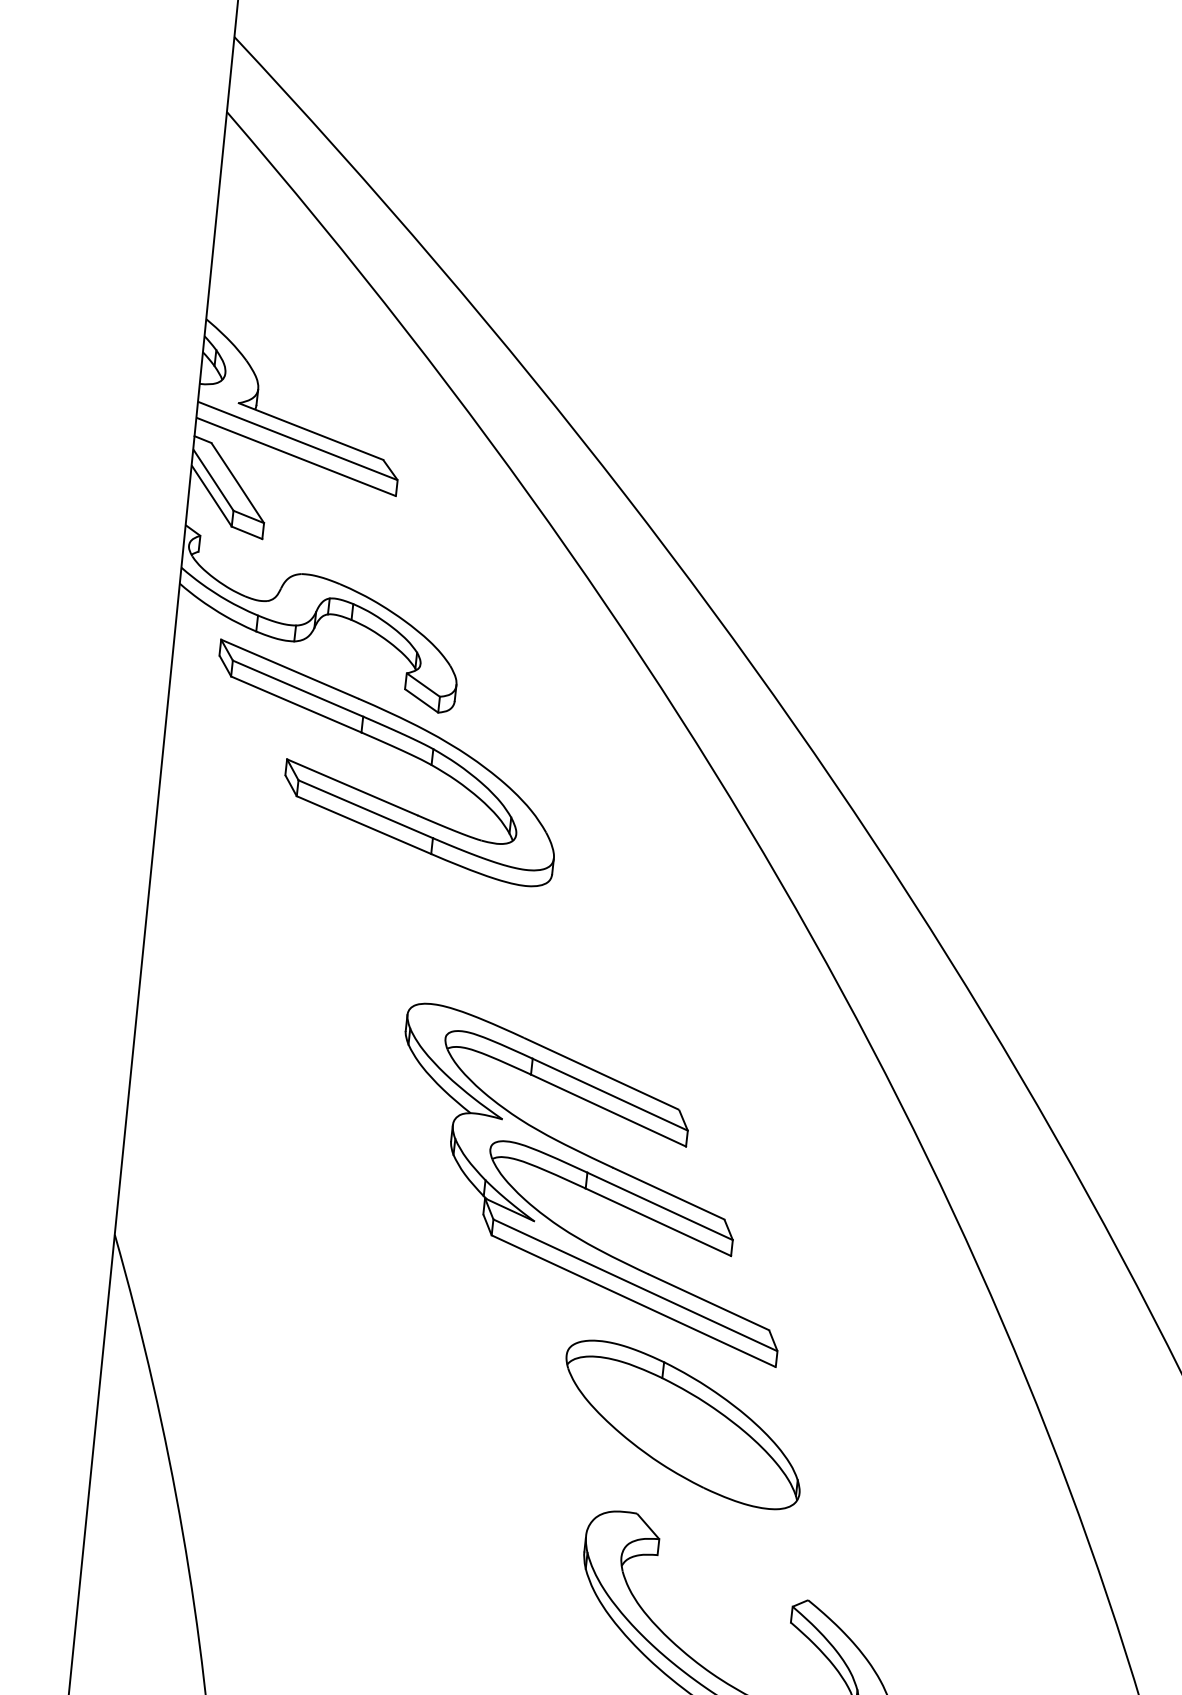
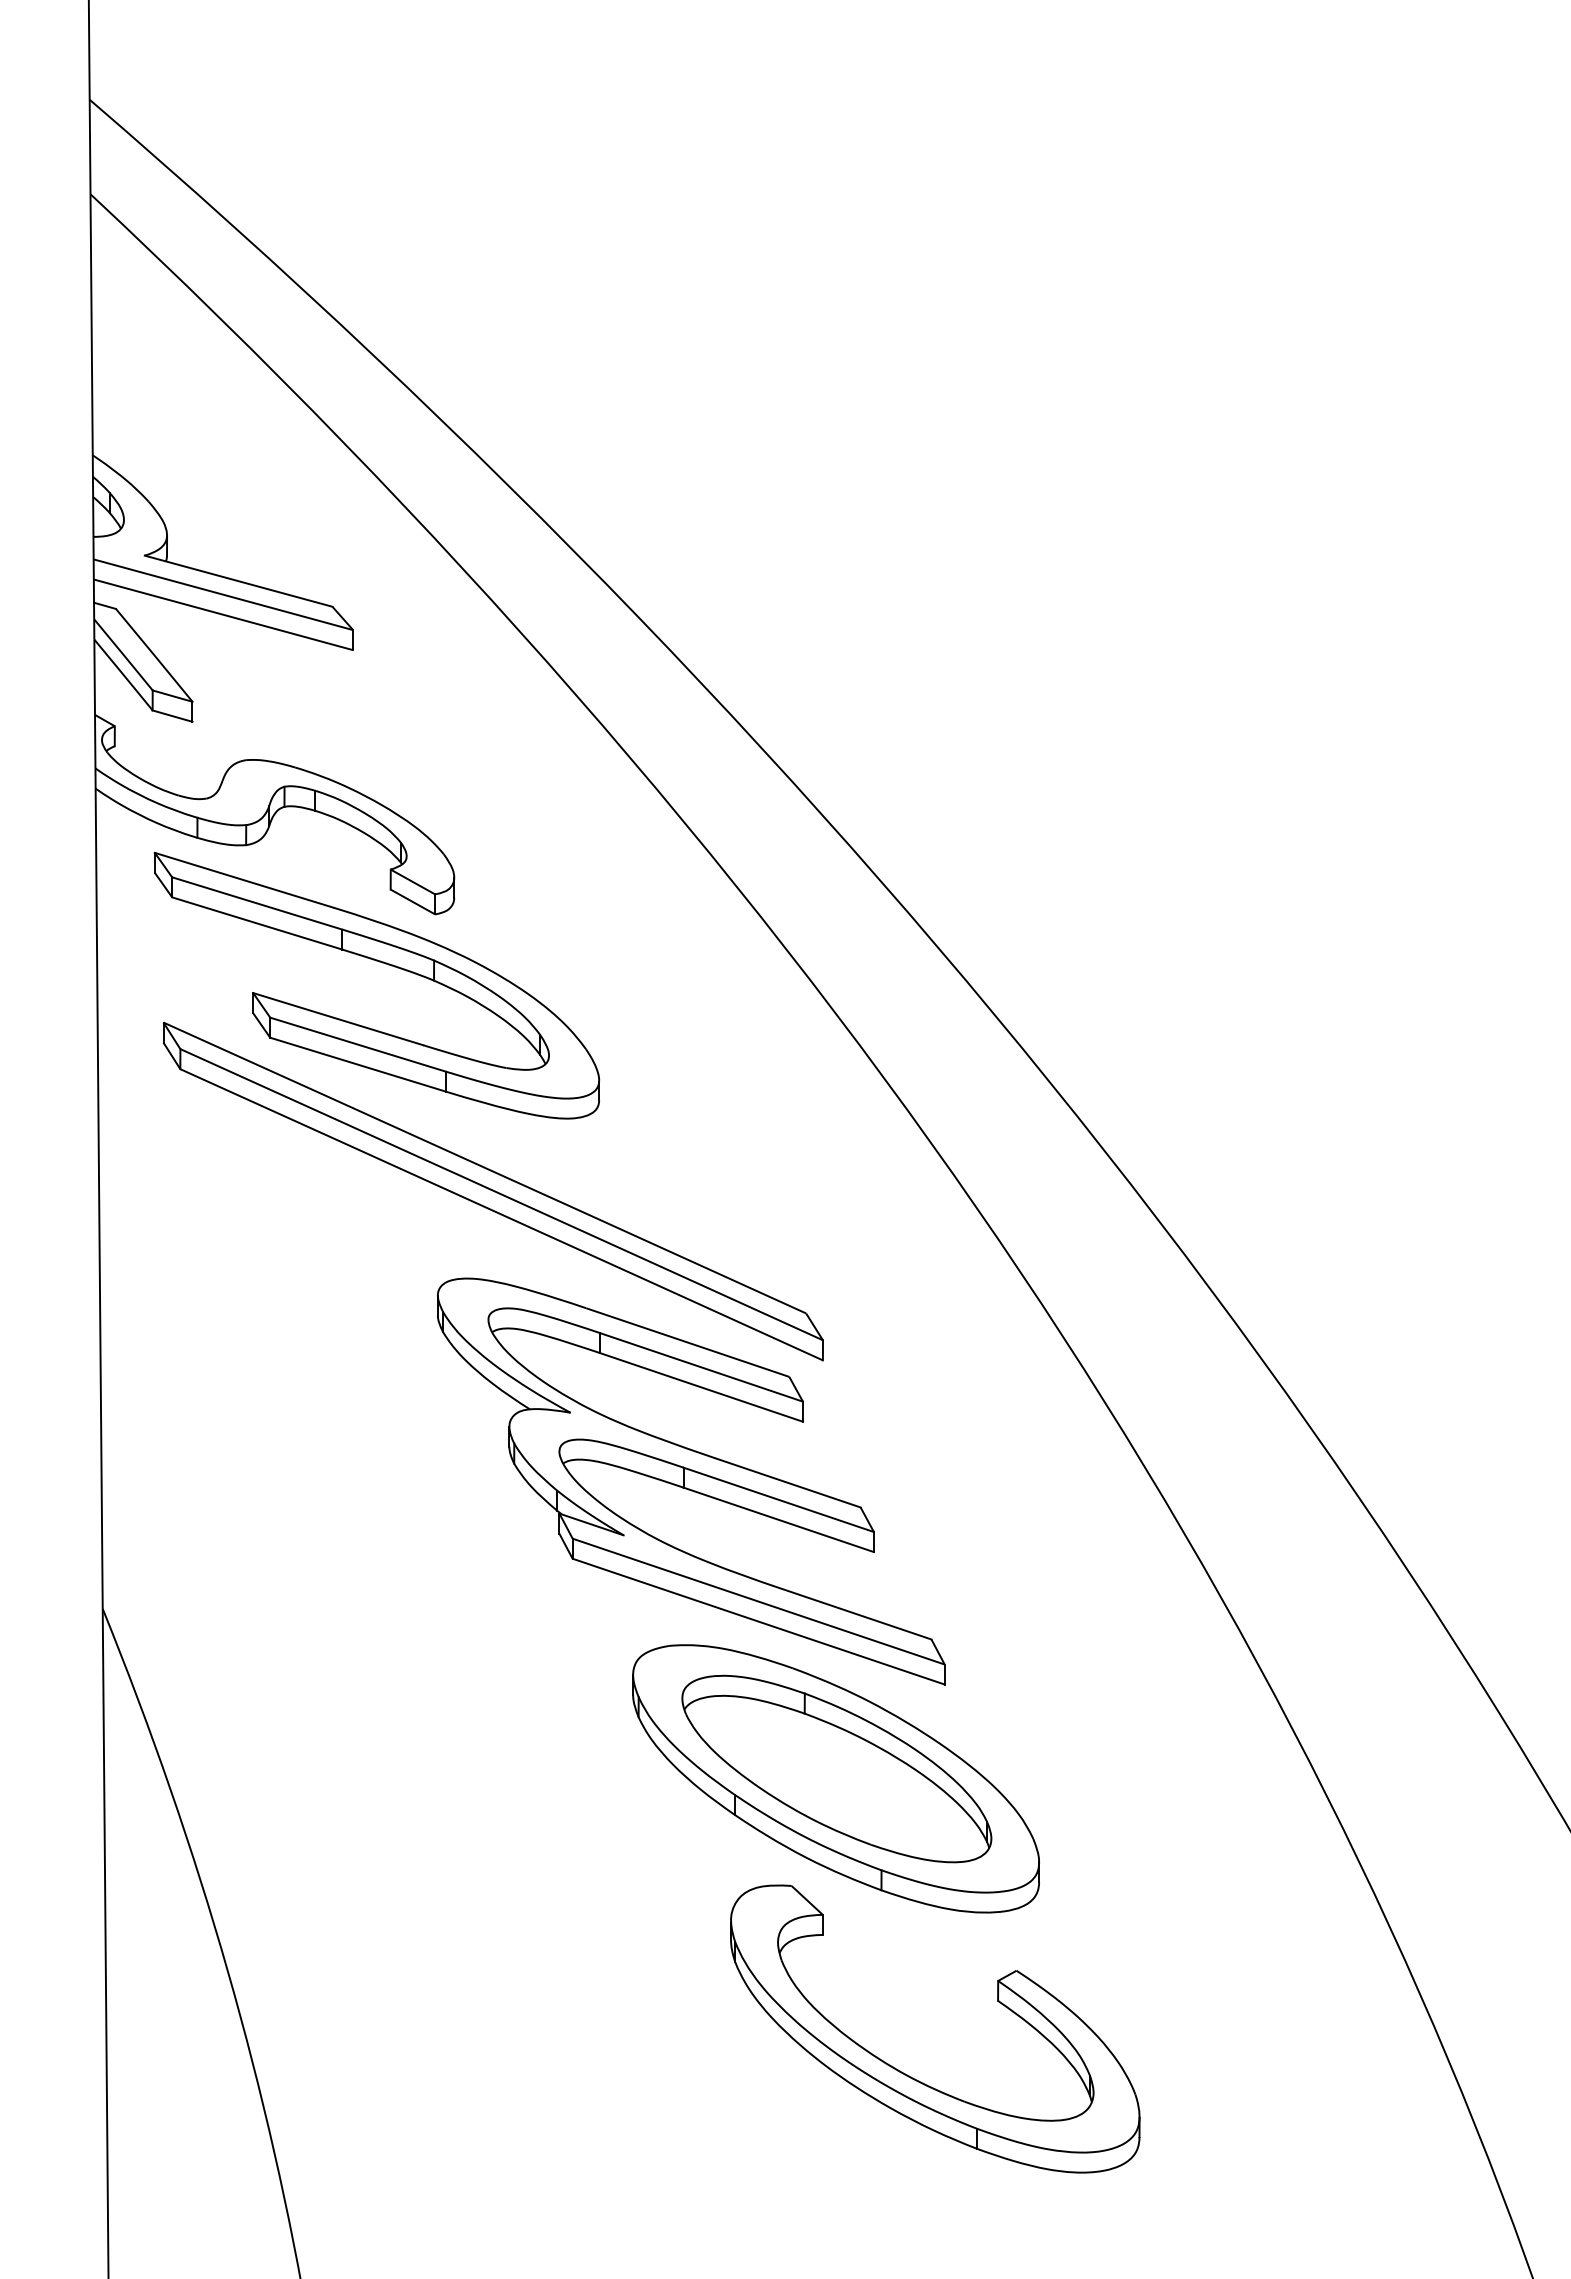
part: (459, 937) -> (492, 1191), added
part: (681, 1432) -> (835, 1778), added

